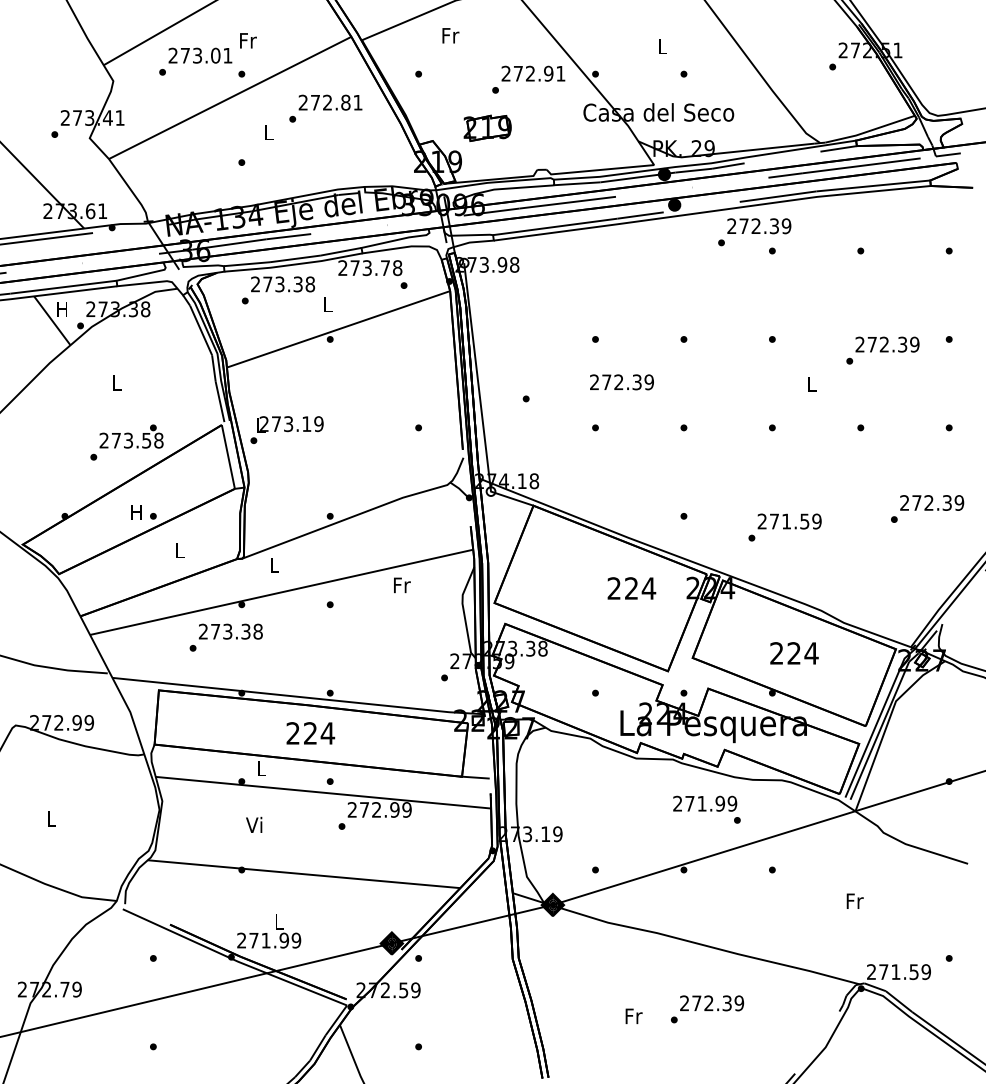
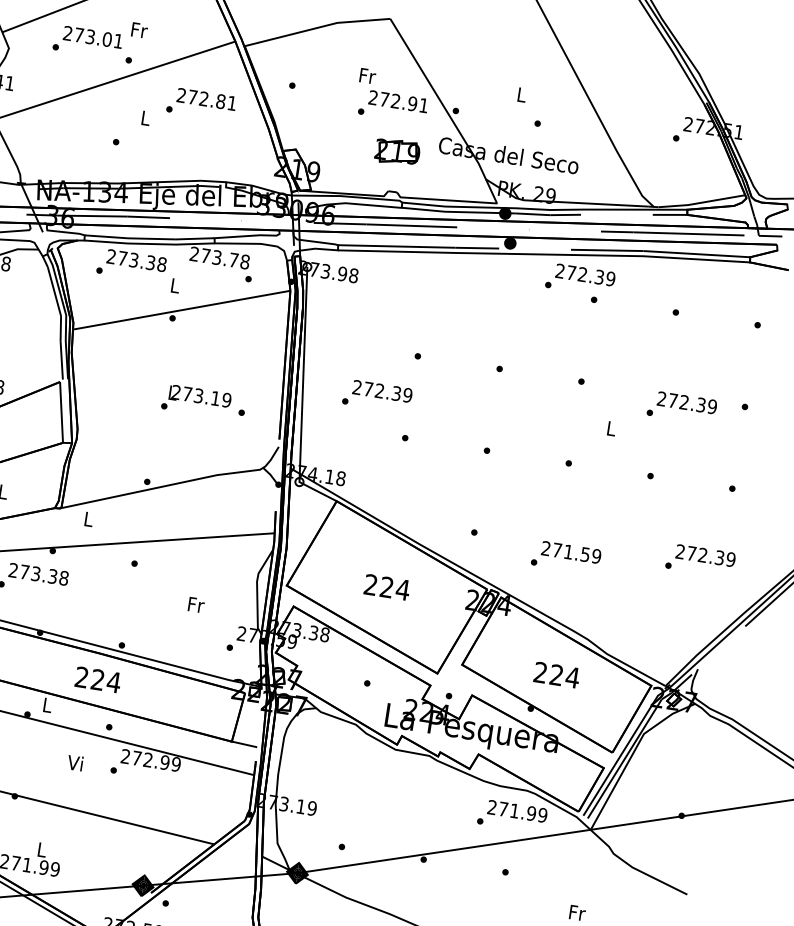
text: (450, 35) -> (367, 75), moved
part: (487, 127) -> (397, 151), moved
text: (621, 382) -> (382, 391), moved
text: (286, 429) -> (196, 400), moved
text: (402, 585) -> (196, 605), moved
text: (631, 588) -> (386, 587), moved
text: (705, 803) -> (517, 811), moved
text: (254, 824) -> (75, 762), moved

